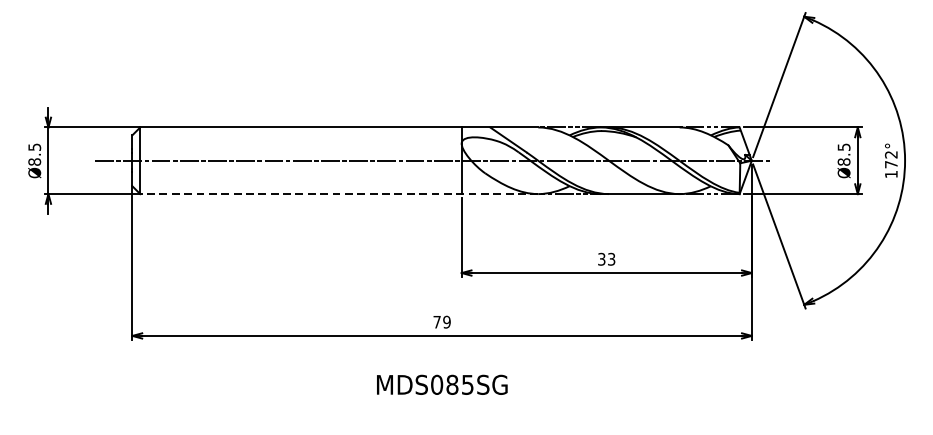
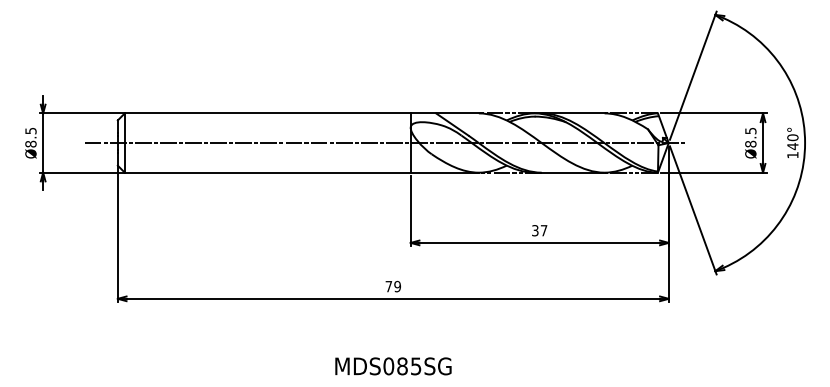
text: (890, 160) -> (792, 142), 172° -> 140°
line: (338, 193) -> (301, 172), dashed -> solid
text: (610, 259) -> (543, 230), 33 -> 37
text: (442, 385) -> (393, 366), moved

